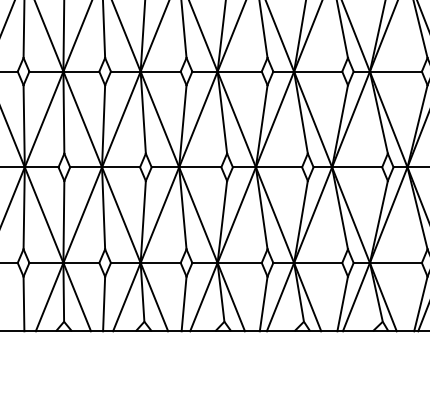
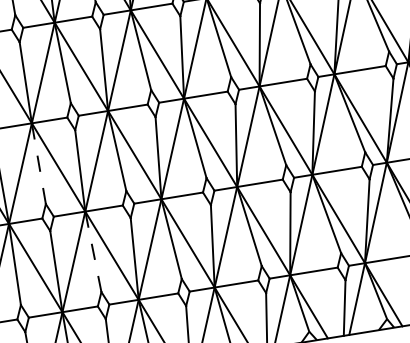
line: (63, 112) -> (38, 163), solid -> dashed
line: (103, 207) -> (93, 251), solid -> dashed

